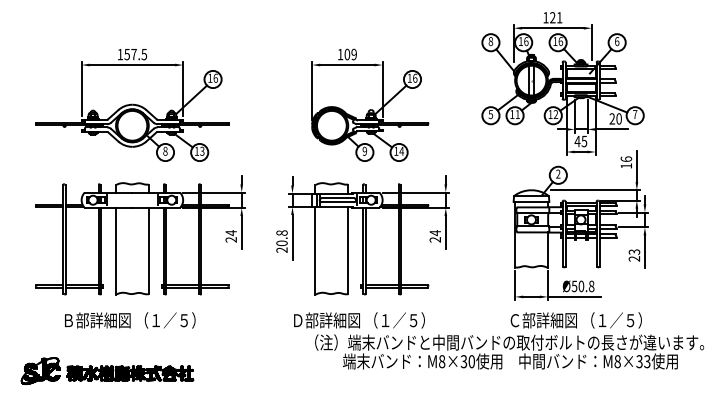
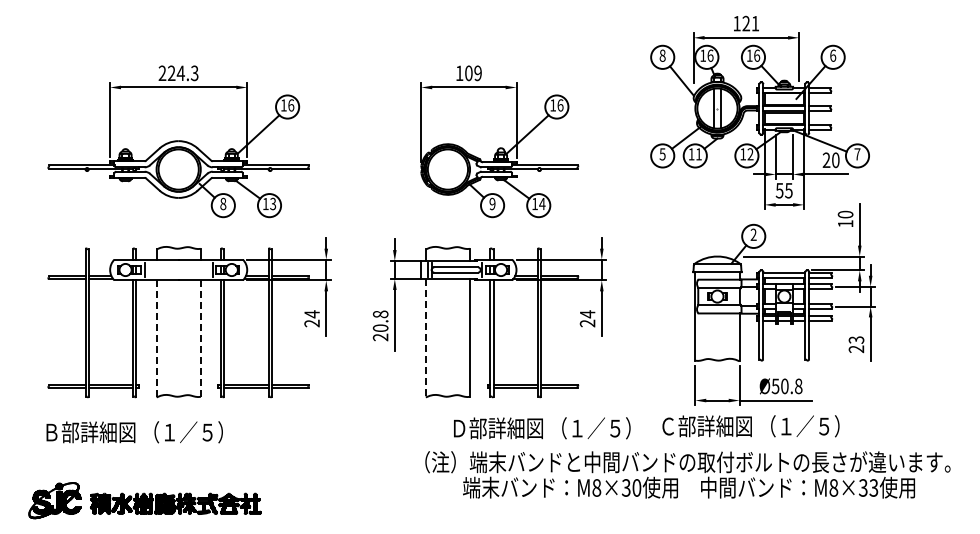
text: (132, 54) -> (178, 73), 157.5 -> 224.3
text: (577, 141) -> (779, 190), 45 -> 55
text: (626, 159) -> (845, 214), 16 -> 10
line: (115, 250) -> (156, 338), solid -> dashed
line: (315, 250) -> (425, 338), solid -> dashed
line: (148, 251) -> (200, 339), solid -> dashed
text: (130, 320) -> (134, 432), moved
text: (359, 320) -> (542, 428), moved
text: (575, 320) -> (750, 426), moved

